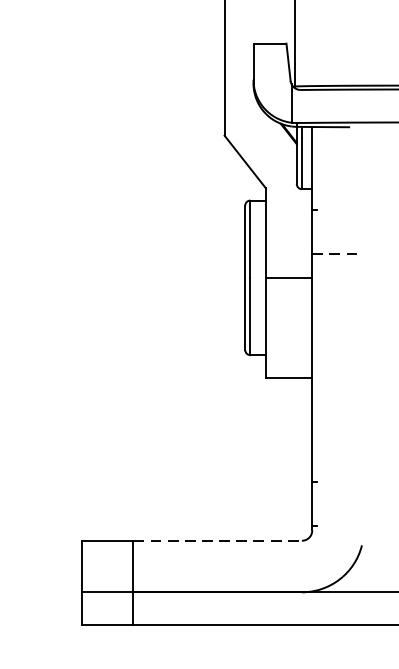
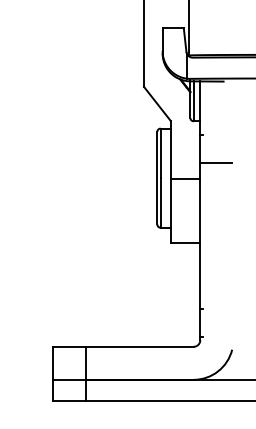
line: (337, 253) -> (216, 162), dashed -> solid
line: (218, 540) -> (140, 346), dashed -> solid

